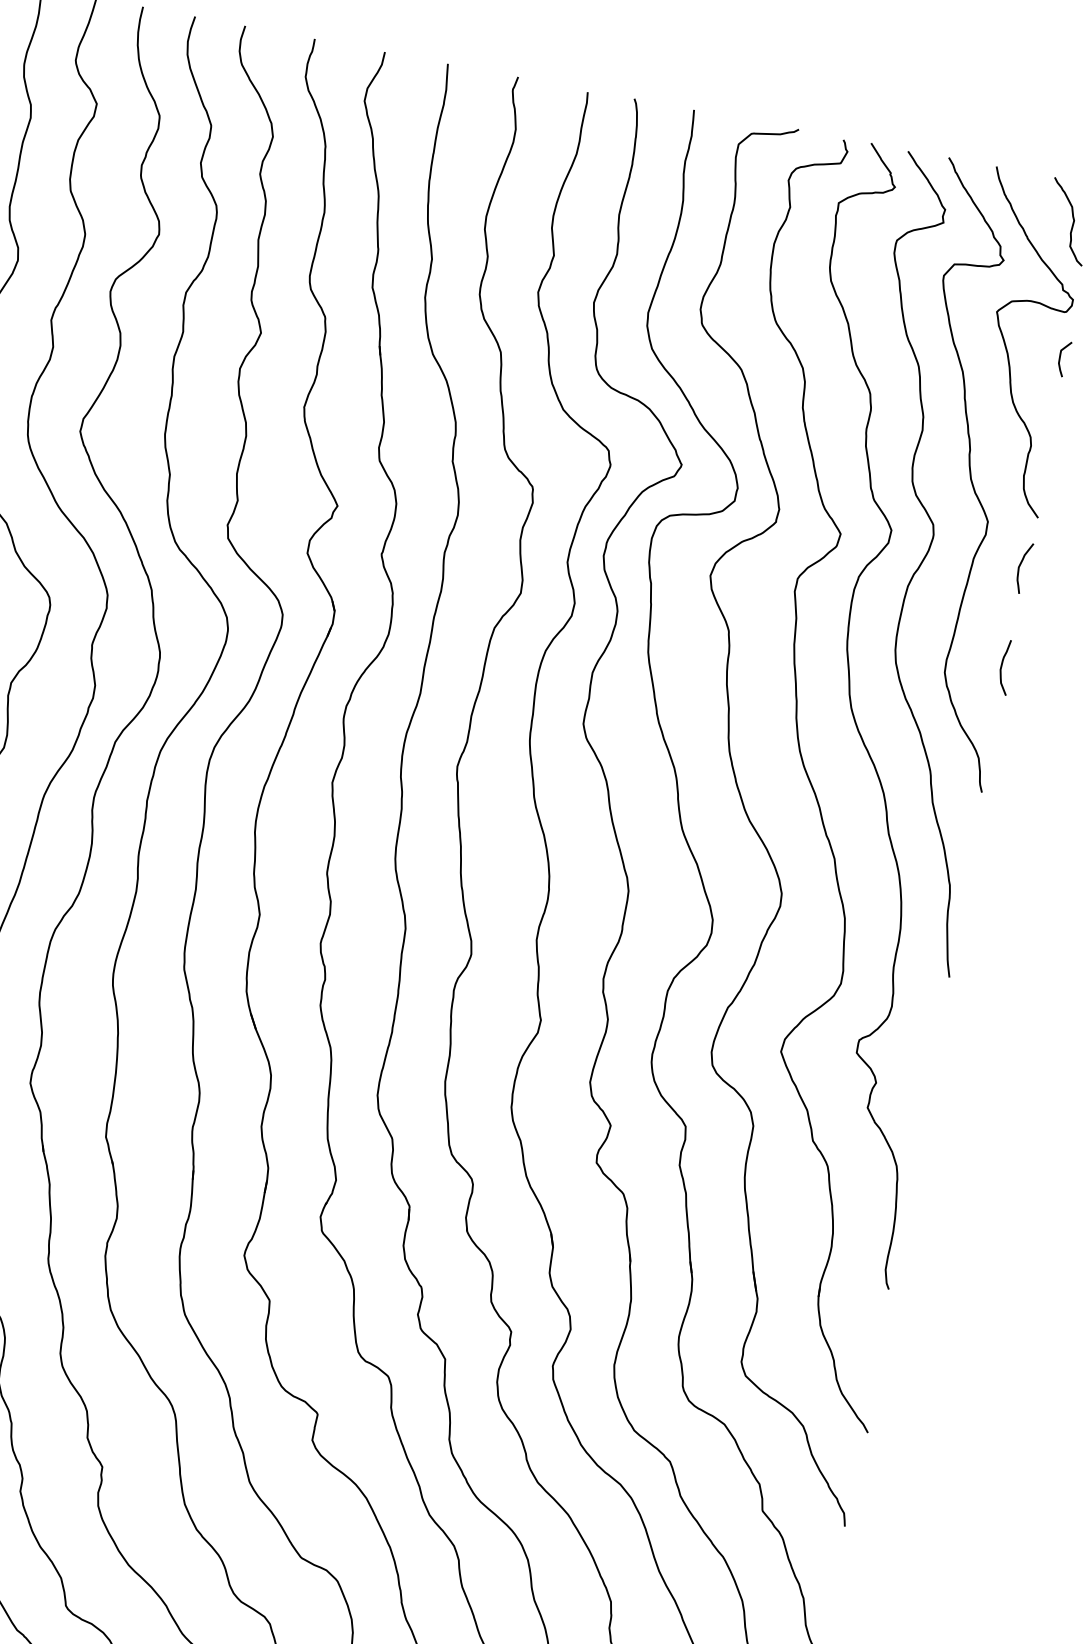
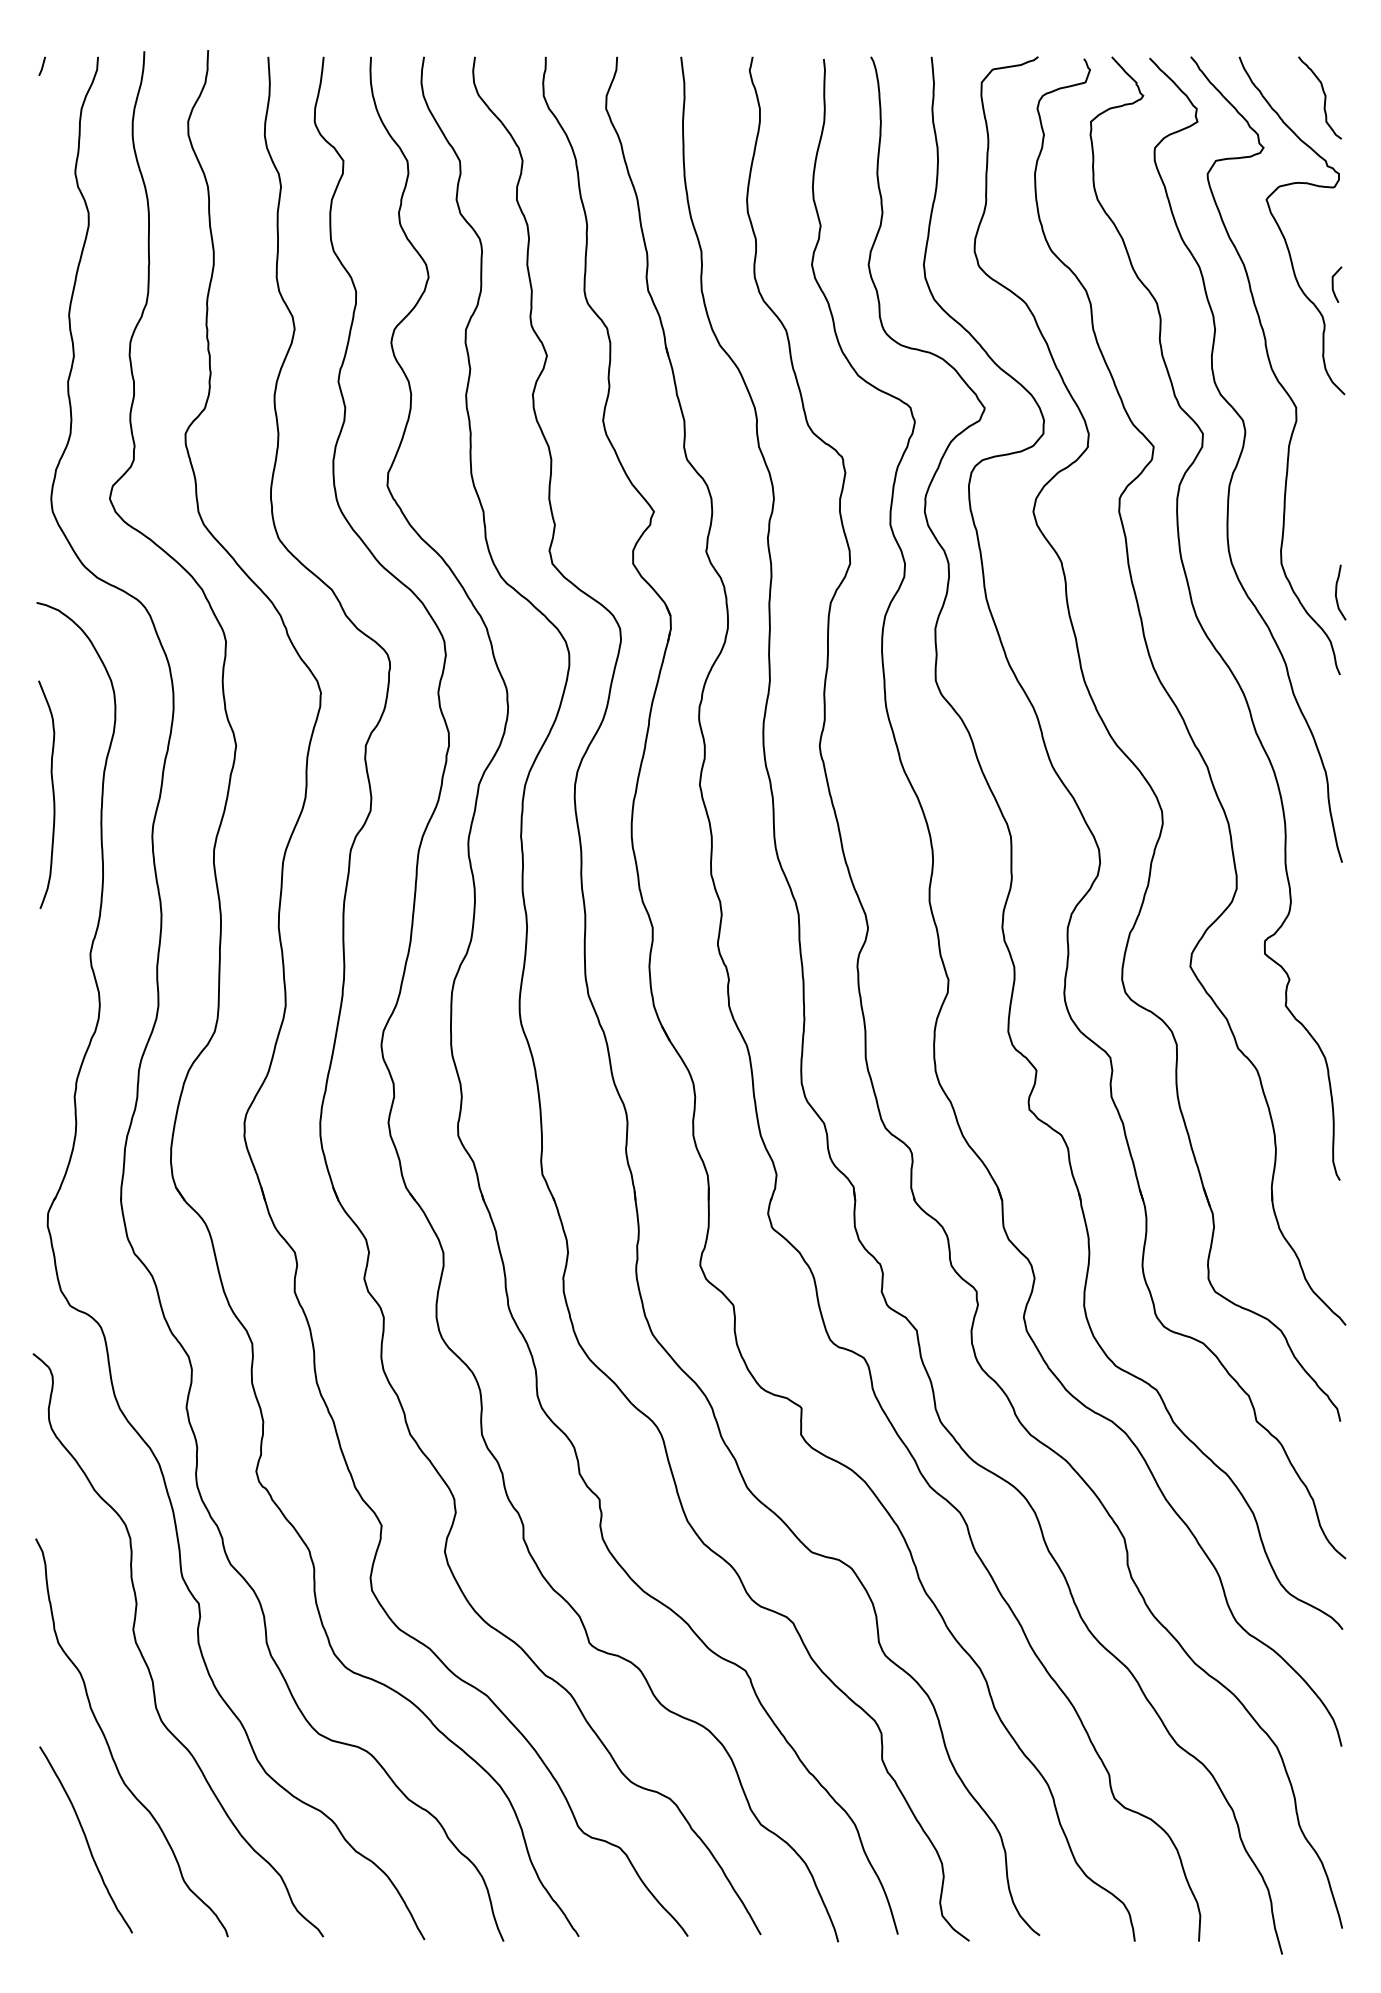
curve: (1060, 358) -> (1333, 284), moved
curve: (1020, 566) -> (1336, 445), removed
curve: (1001, 666) -> (1336, 592), moved

